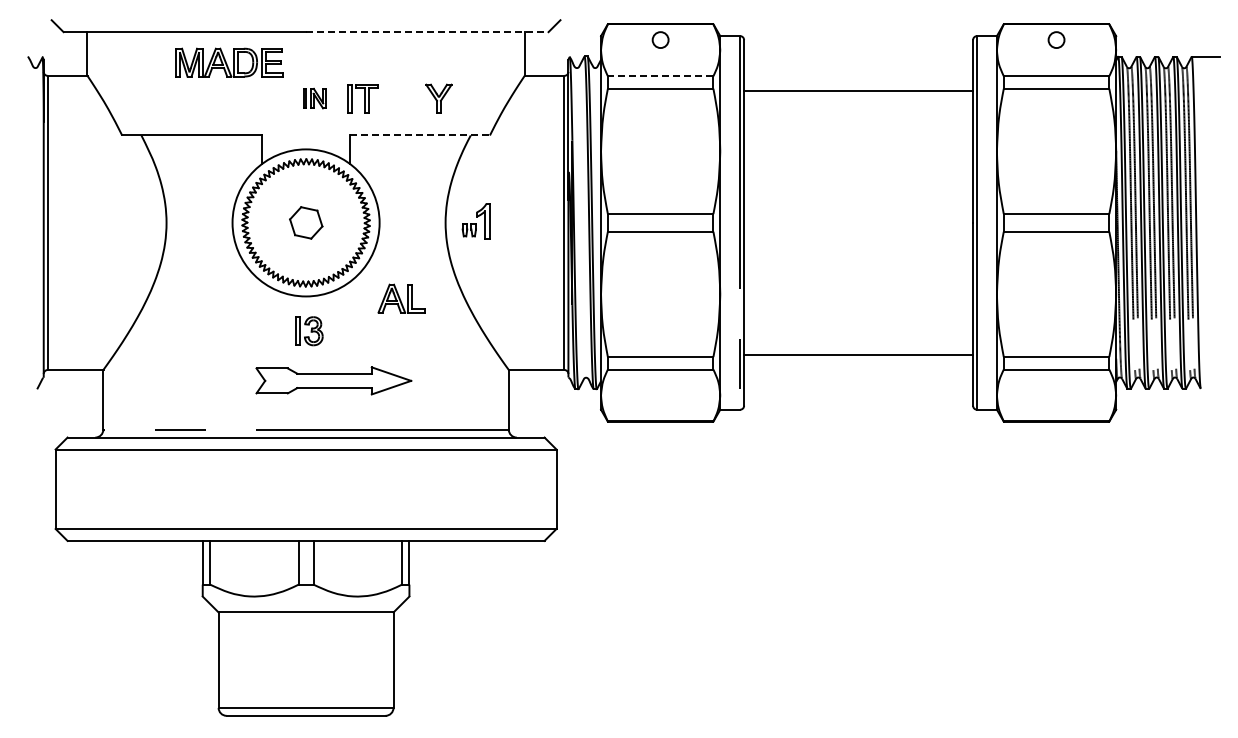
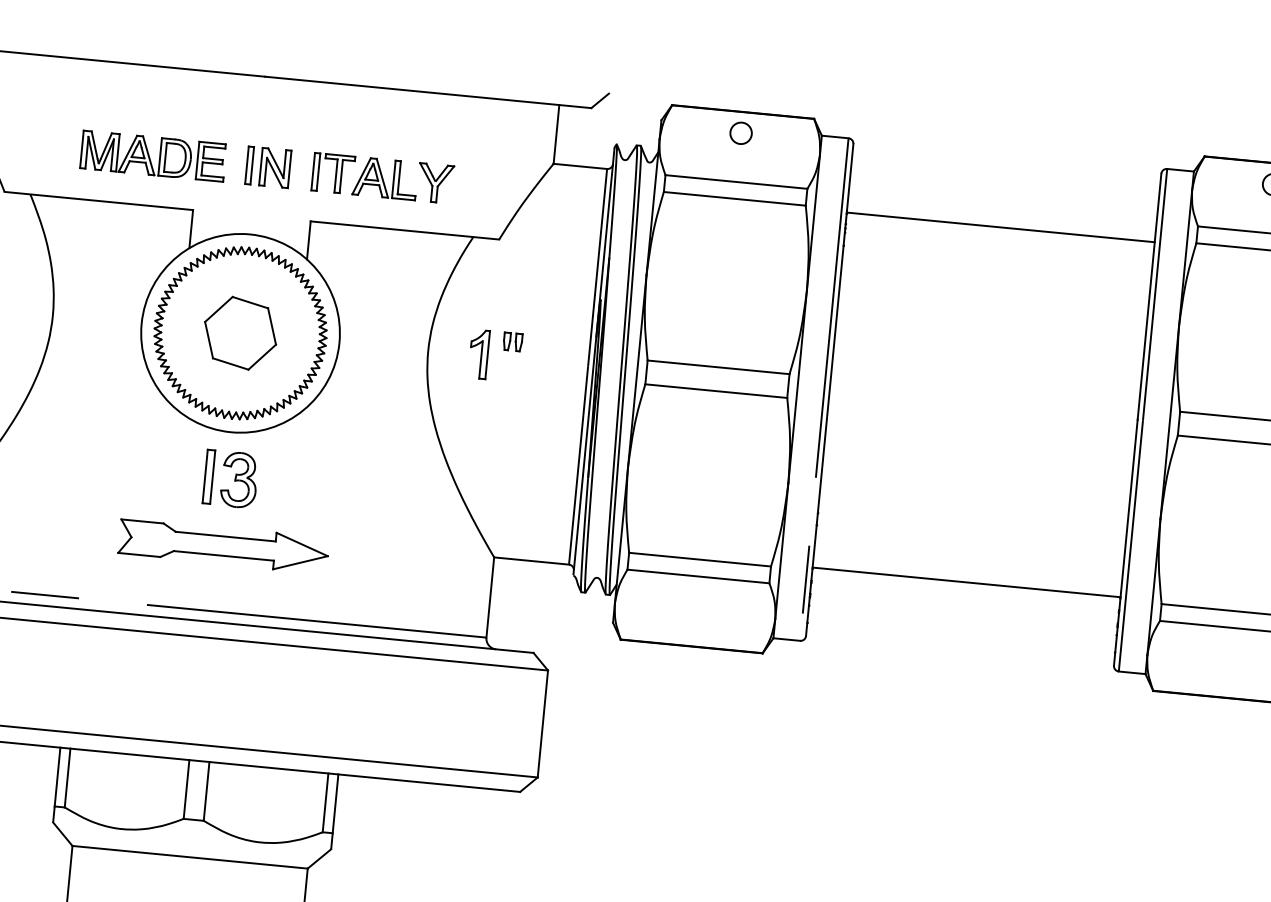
line: (427, 32) -> (428, 92), dashed -> solid
part: (229, 62) -> (153, 156), moved
line: (660, 76) -> (736, 182), dashed -> solid
part: (314, 98) -> (267, 167), size x1.43
line: (420, 135) -> (405, 230), dashed -> solid
part: (306, 222) -> (241, 332), size x1.67
part: (468, 230) -> (511, 342), moved
part: (401, 298) -> (385, 178), moved
part: (309, 331) -> (231, 479), size x1.43
part: (333, 380) -> (223, 545), moved

